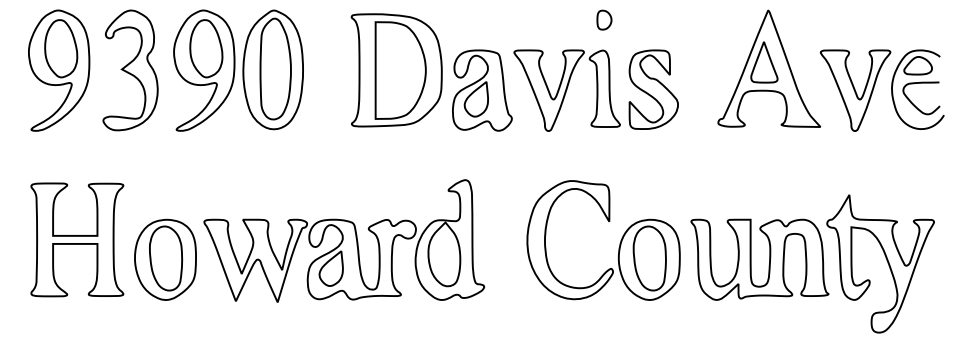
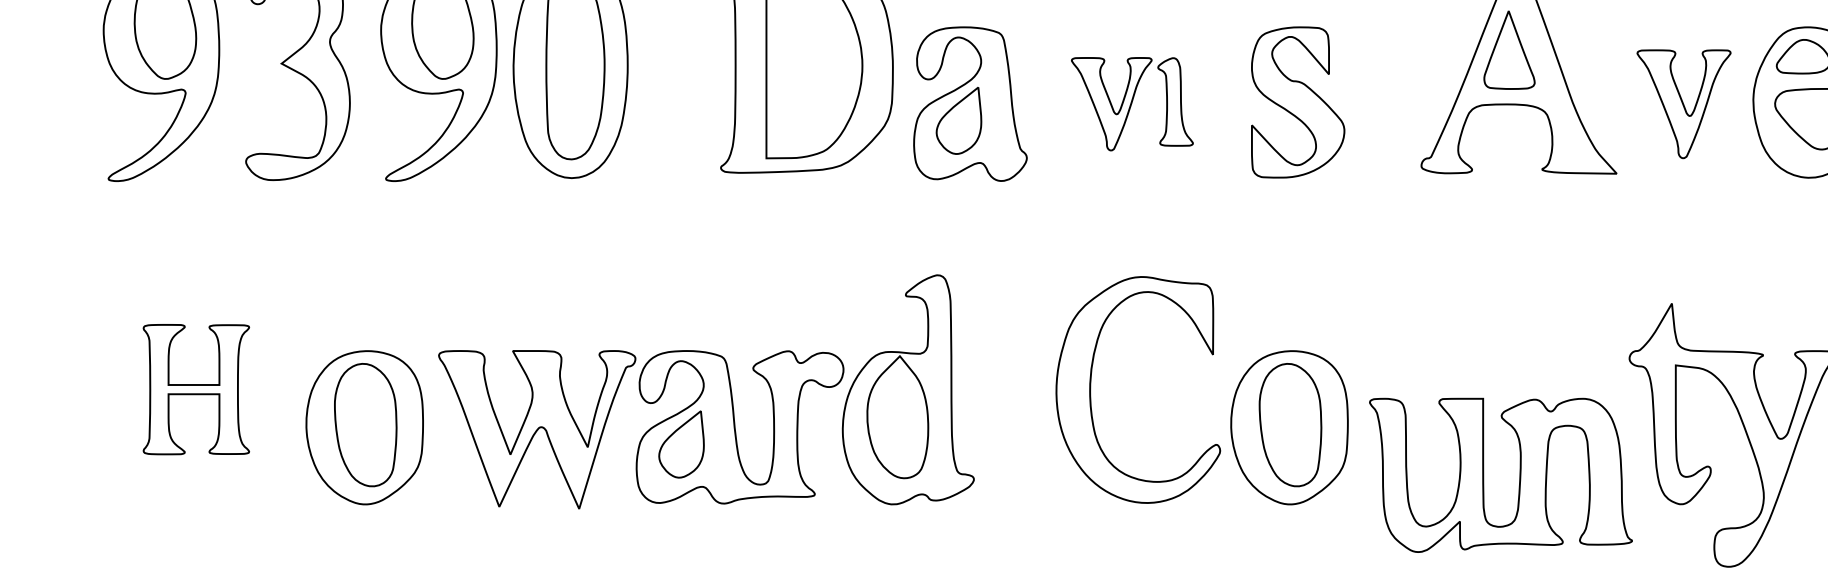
part: (566, 90) -> (1131, 103), size x0.6
part: (855, 90) -> (1683, 103), size x0.7
part: (77, 239) -> (196, 388), size x0.6
part: (751, 259) -> (1484, 474), moved

